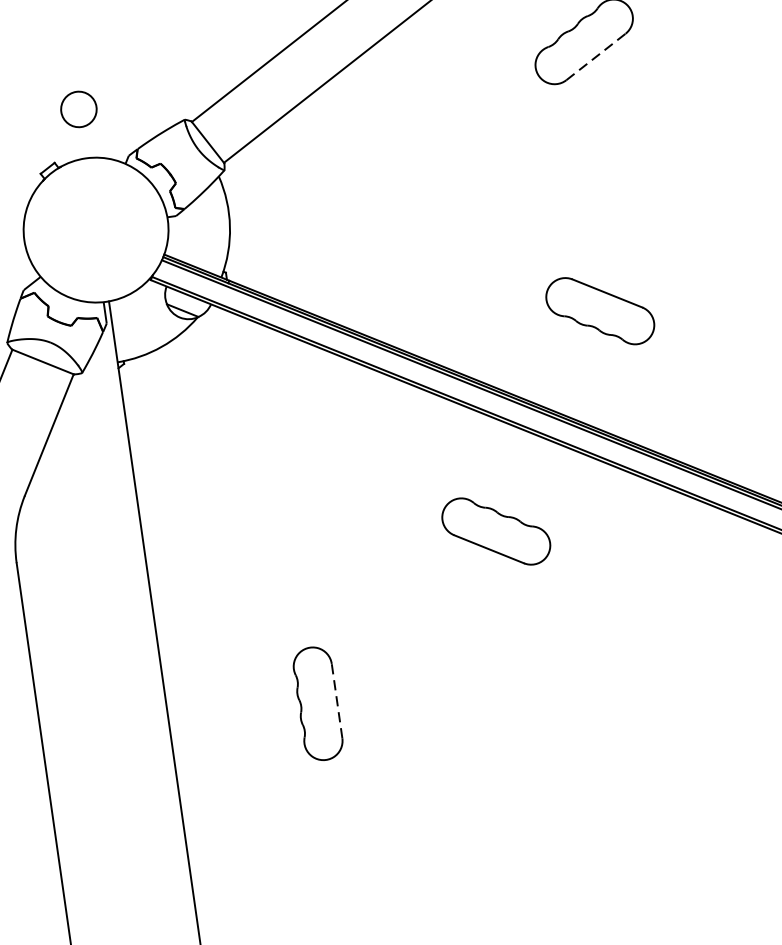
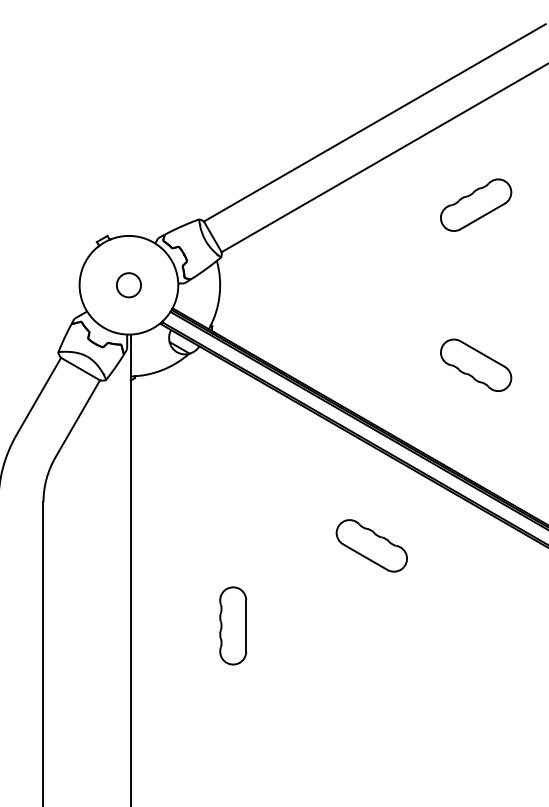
line: (595, 56) -> (482, 216), dashed -> solid
circle: (78, 109) -> (128, 285), moved
part: (600, 309) -> (476, 364), moved
part: (495, 531) -> (371, 545), moved
line: (337, 700) -> (246, 625), dashed -> solid

